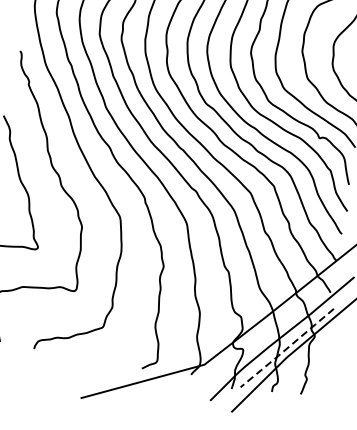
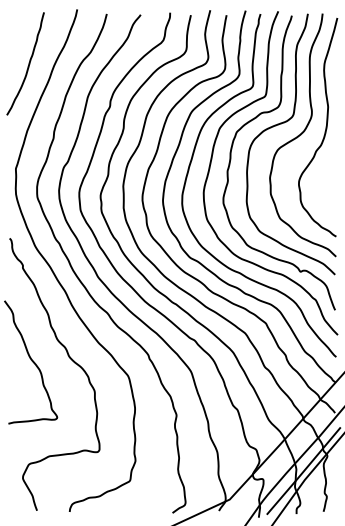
line: (286, 348) -> (303, 471), dashed -> solid

